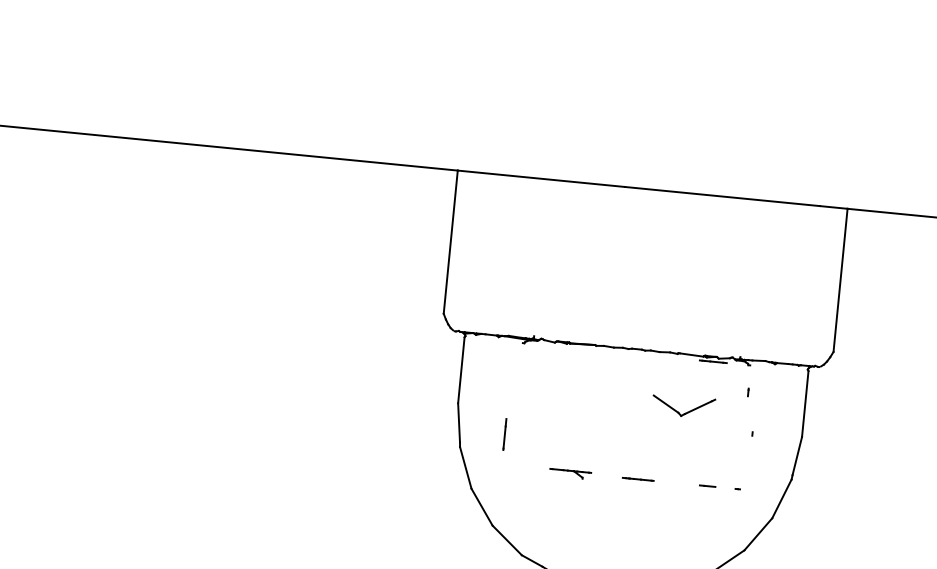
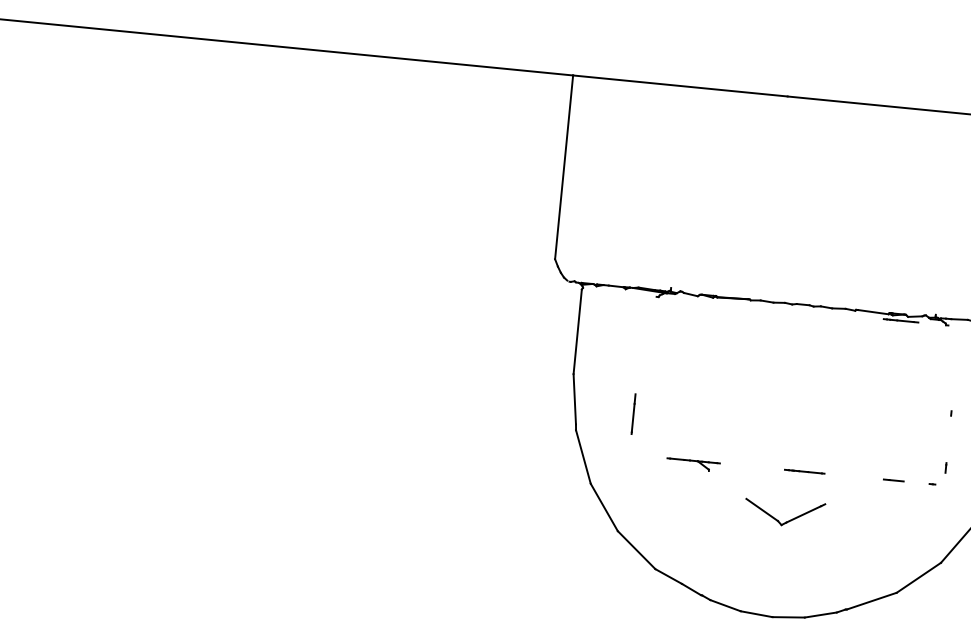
part: (748, 392) -> (946, 468), moved
part: (687, 411) -> (789, 519), moved
part: (570, 473) -> (693, 464), moved

